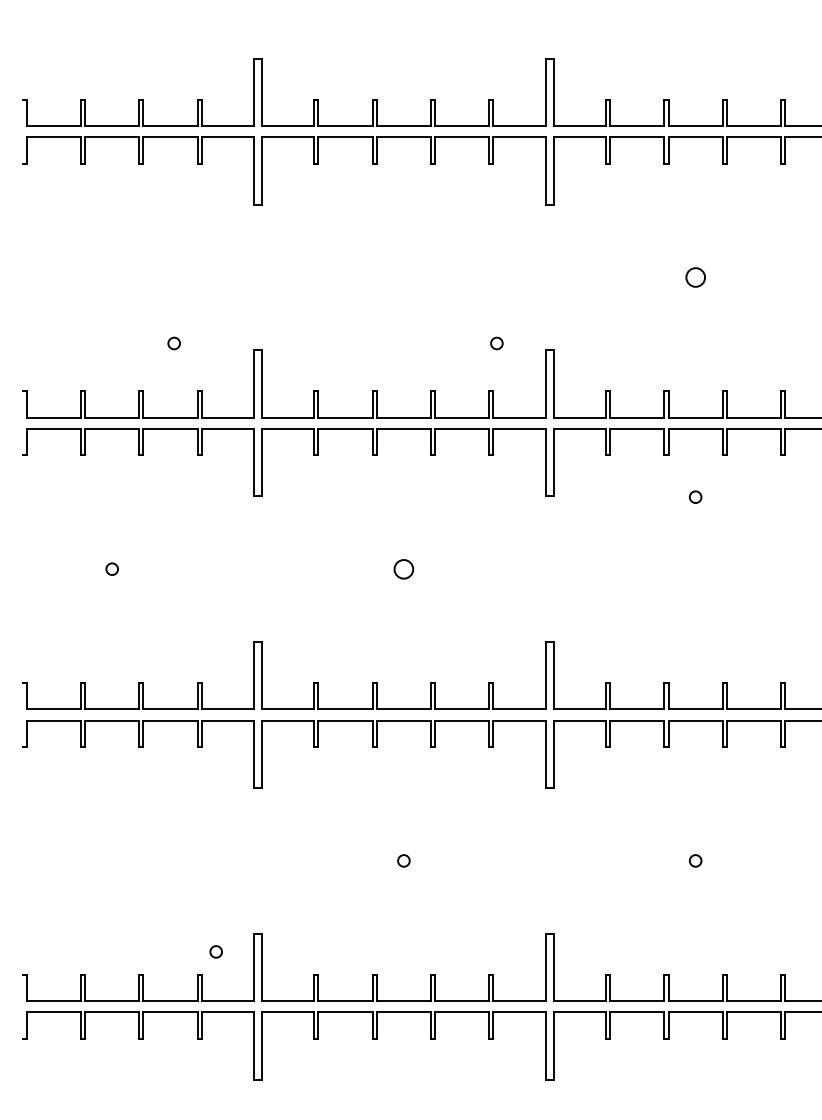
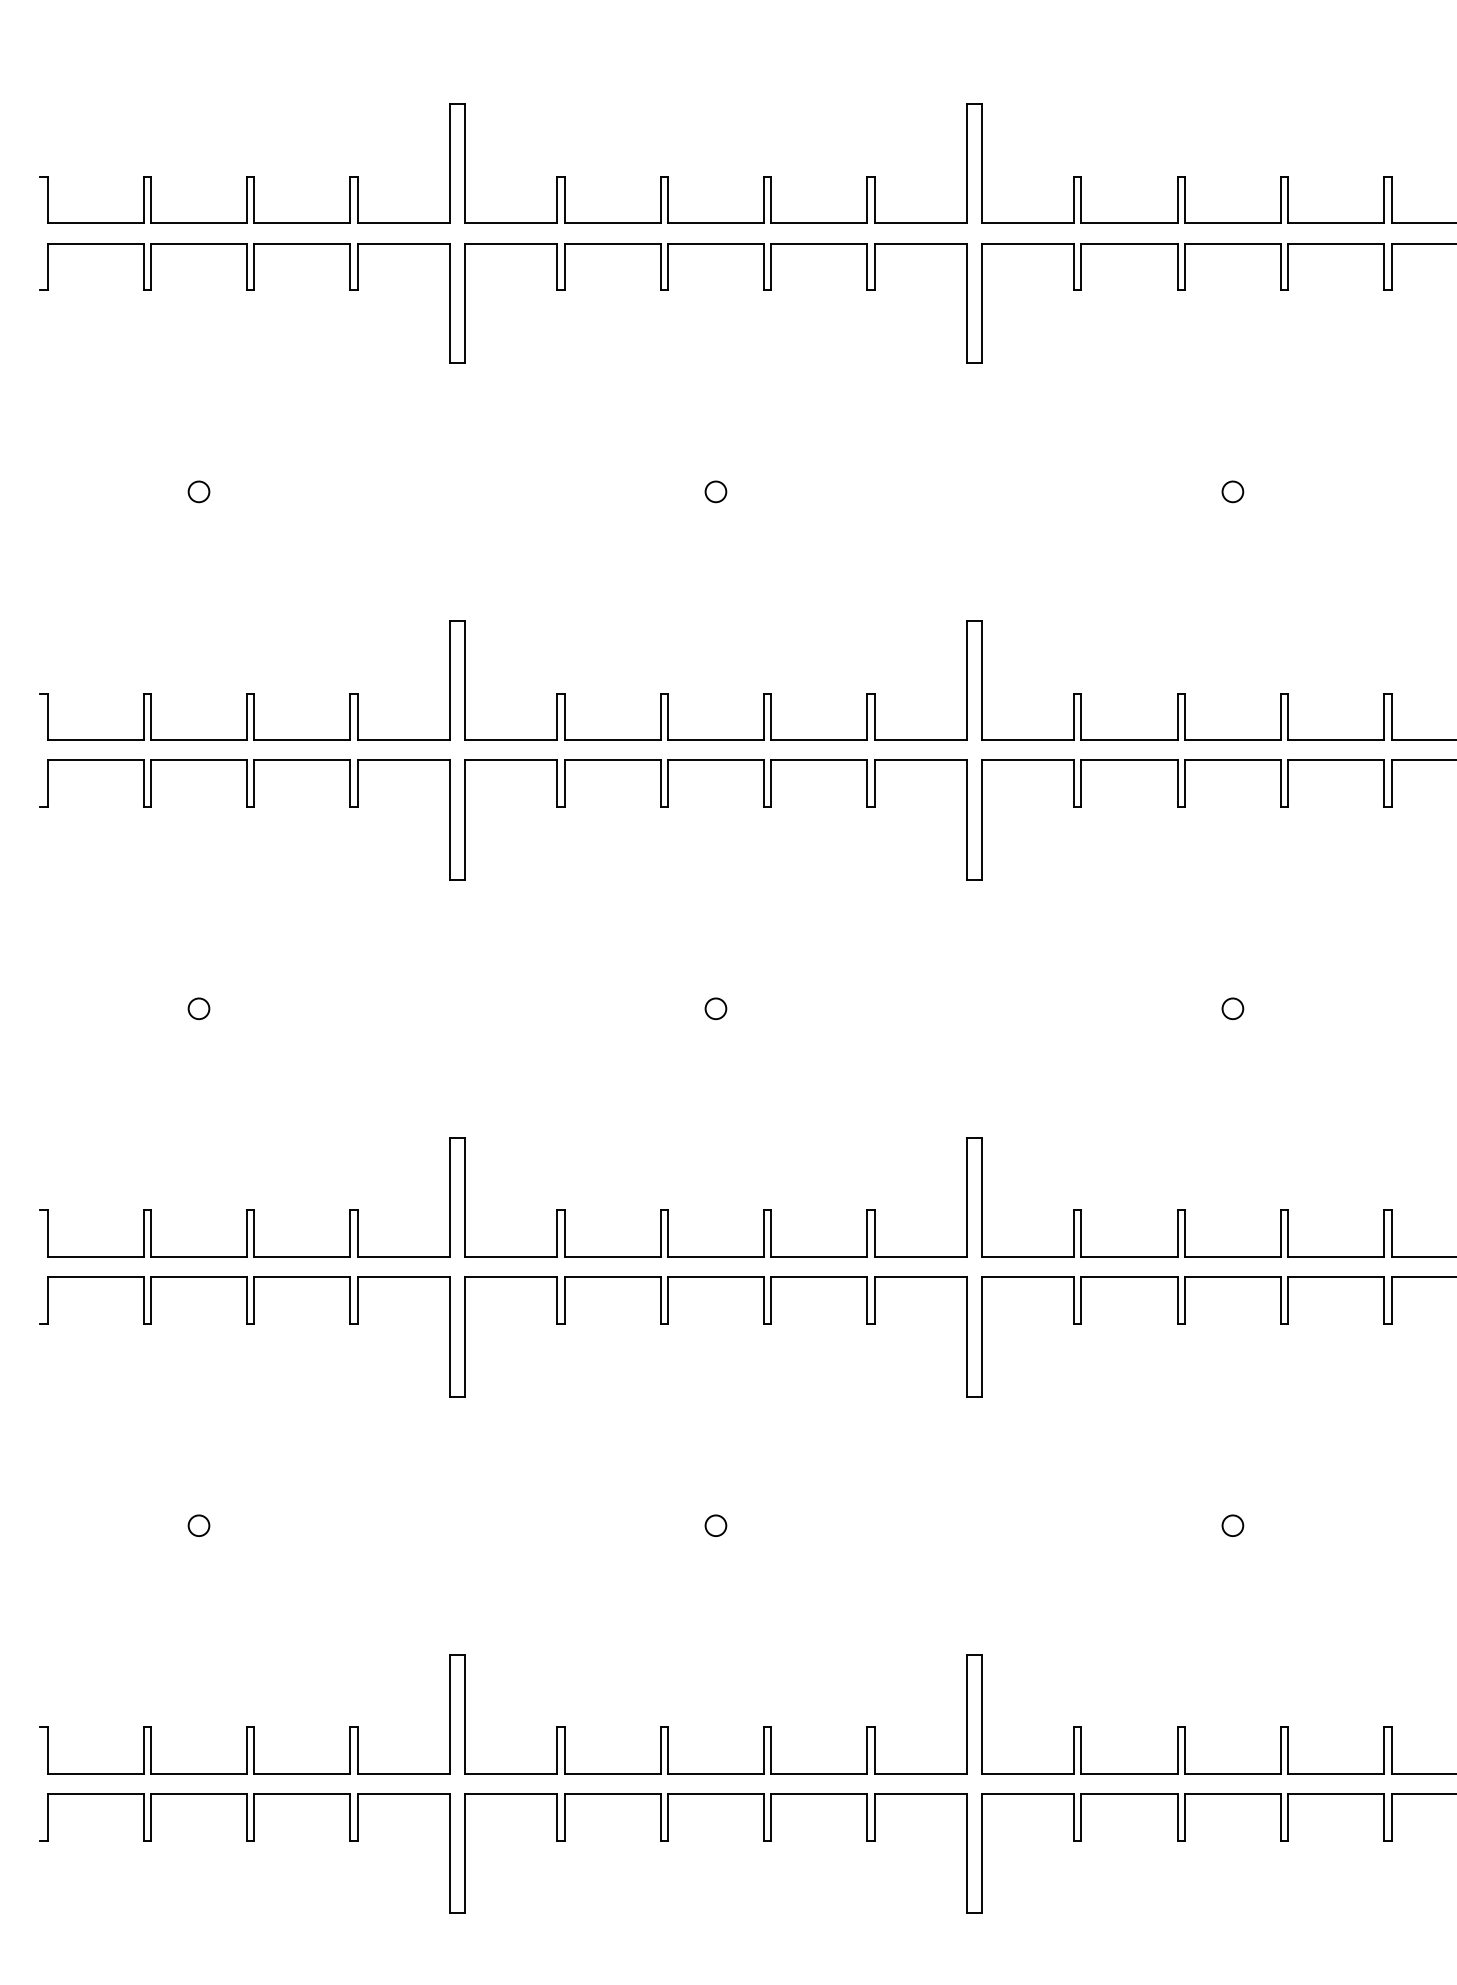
circle: (695, 277) -> (1232, 491), size x0.62
circle: (173, 343) -> (197, 491), moved
circle: (496, 343) -> (715, 491), moved
circle: (695, 496) -> (1232, 1007), moved
circle: (403, 568) -> (715, 1007), size x0.62
circle: (215, 951) -> (197, 1525), moved

